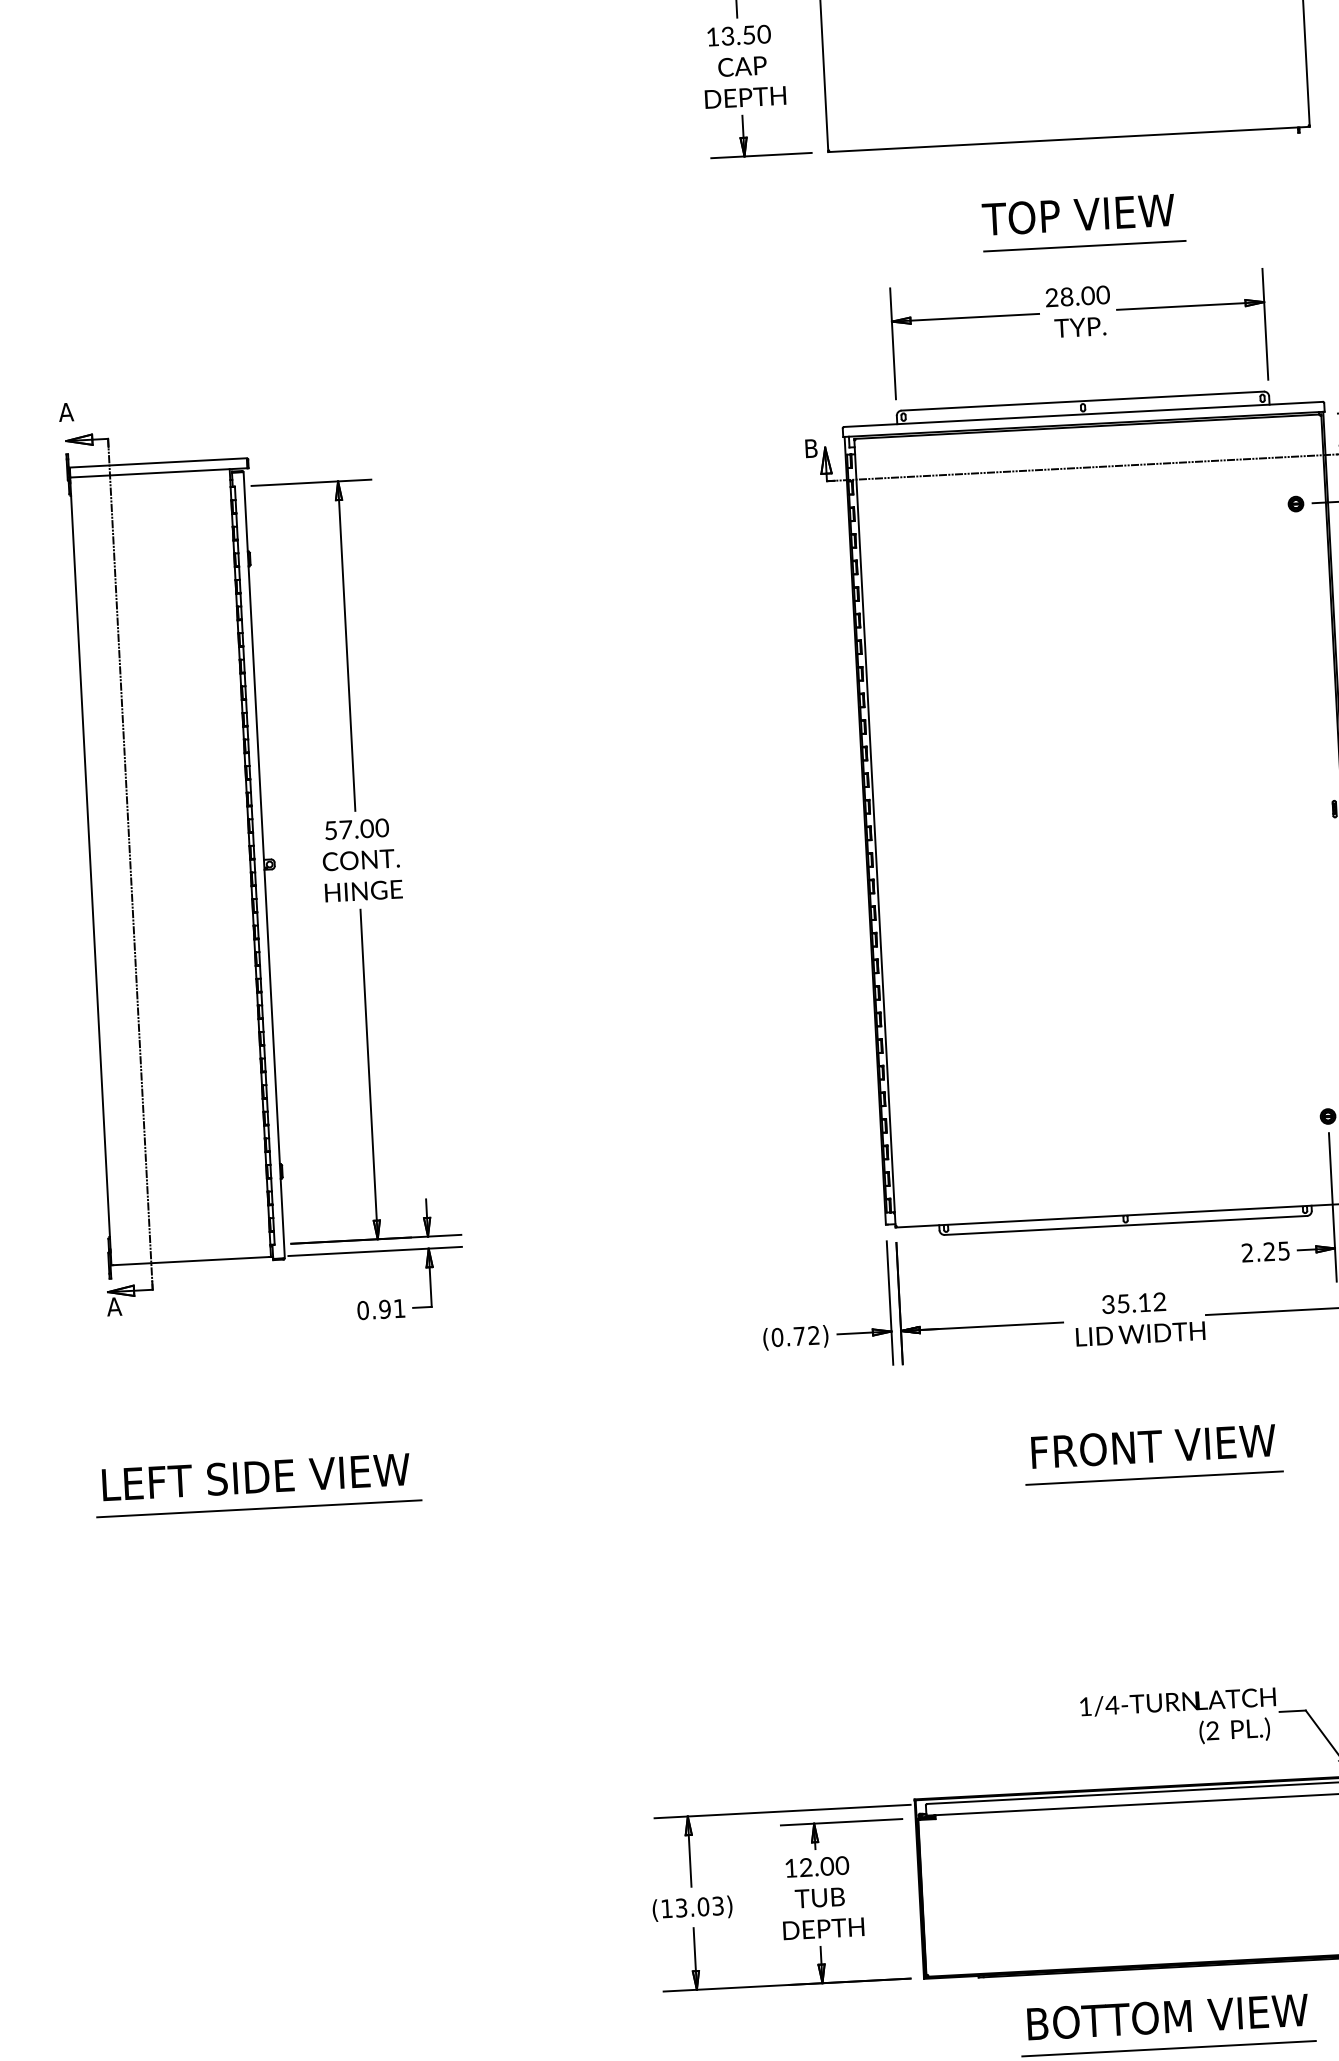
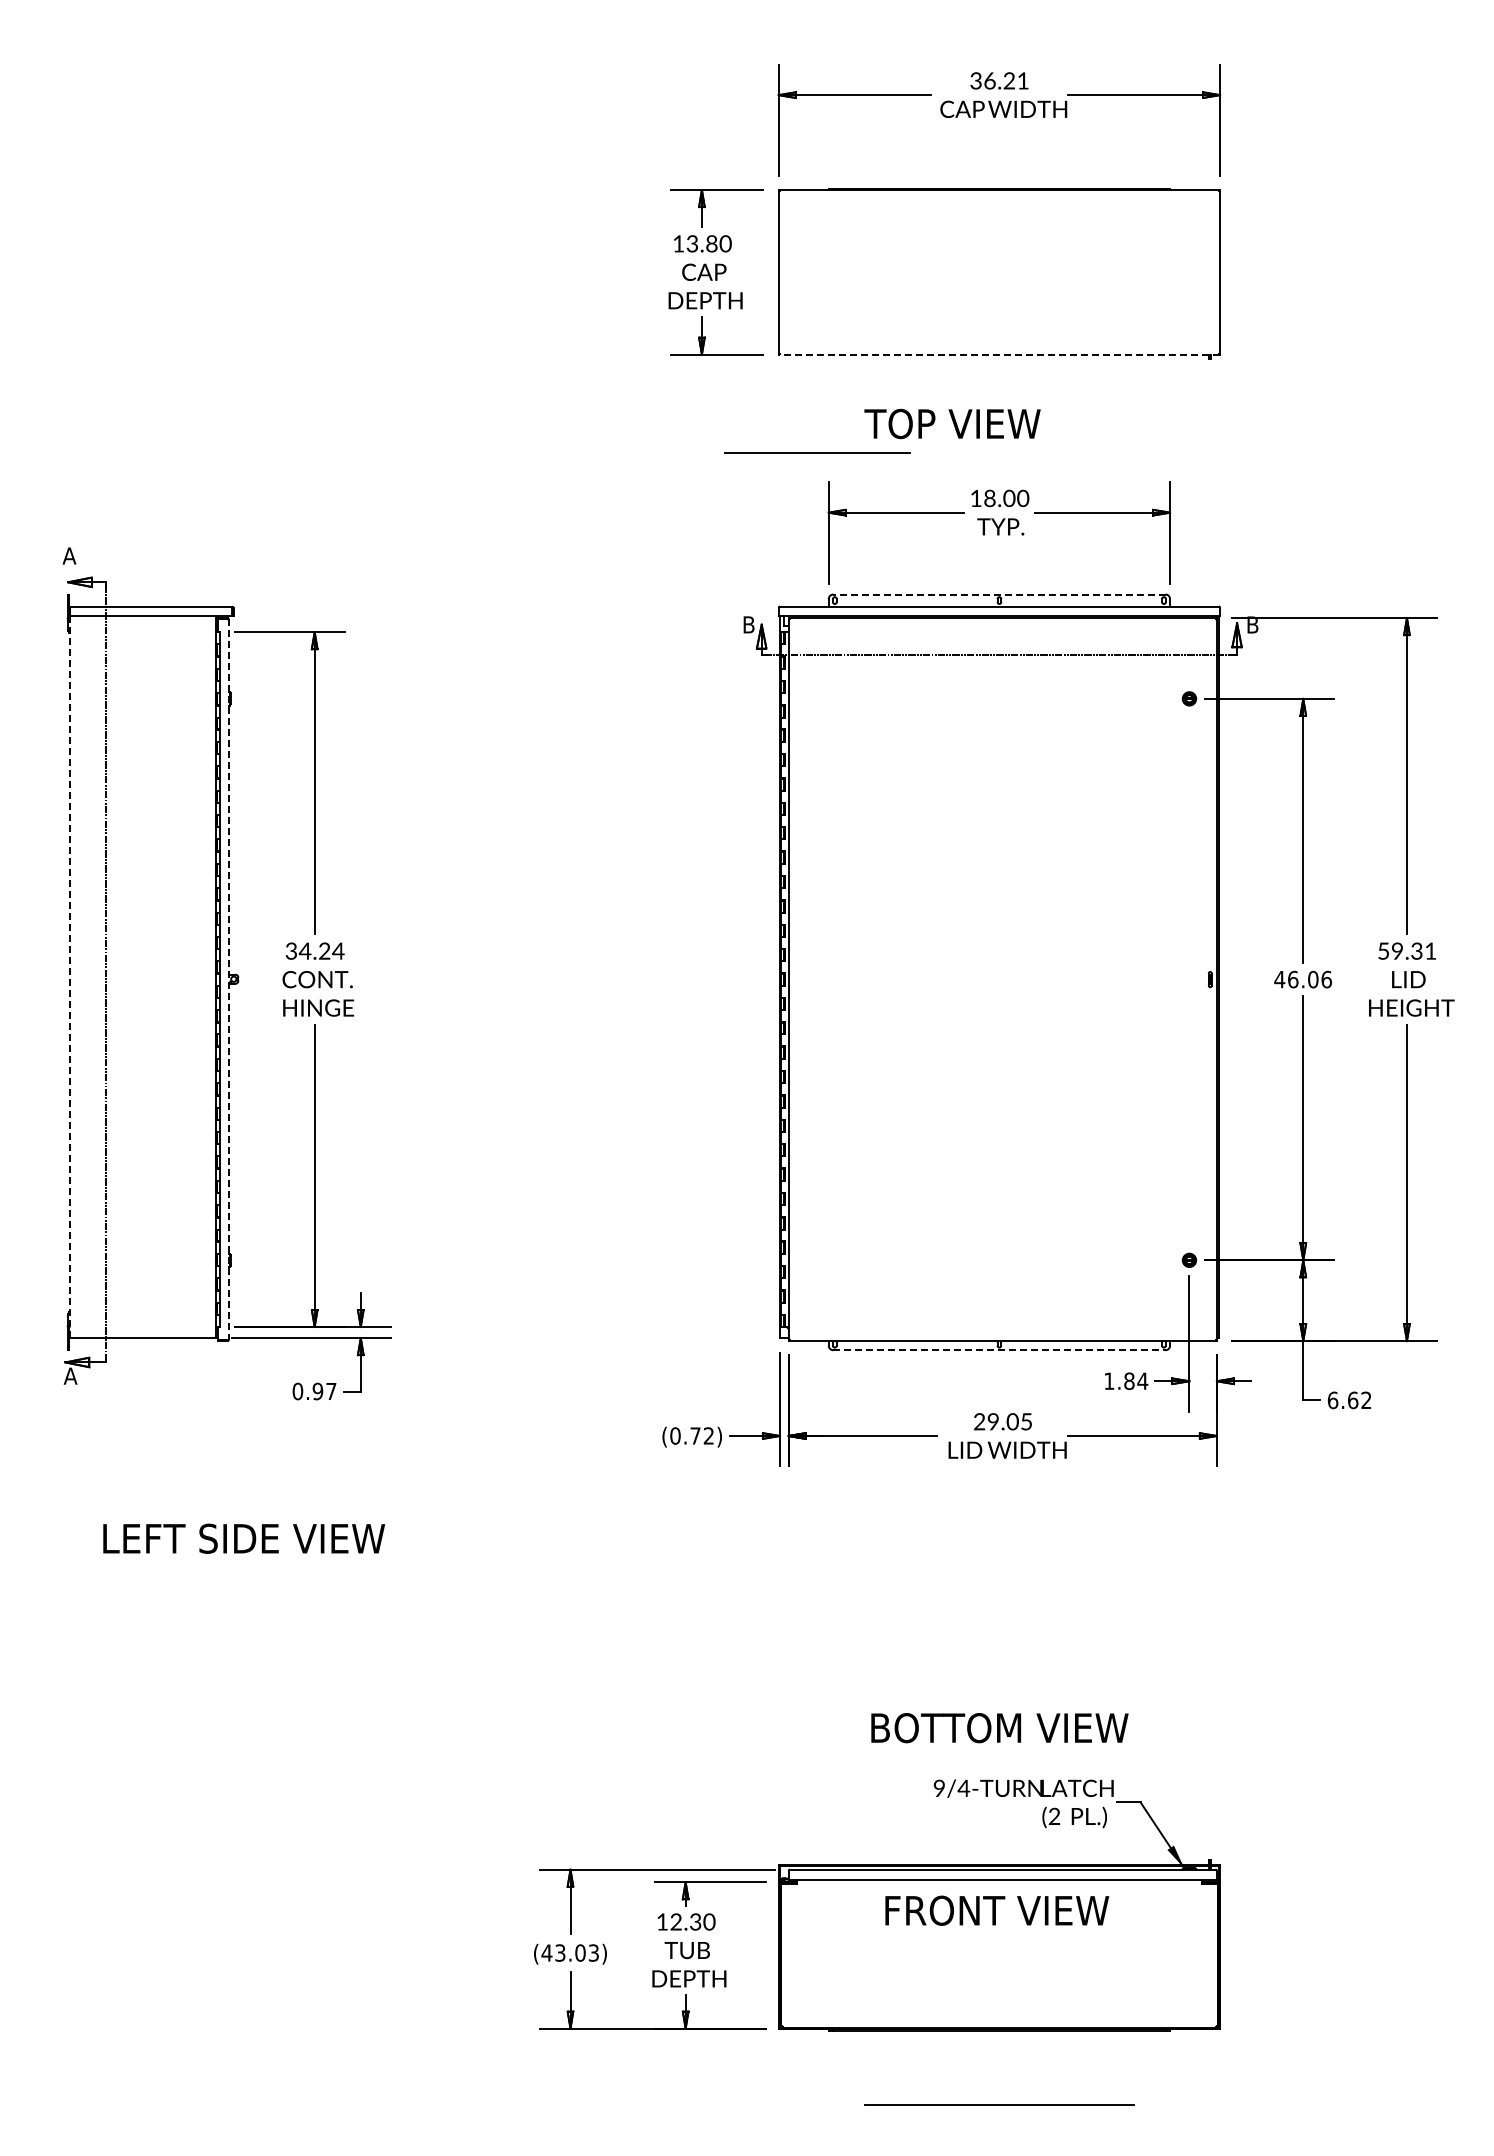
text: (748, 34) -> (711, 243), 13.50 -> 13.80
line: (1069, 139) -> (999, 354), solid -> dashed
text: (1078, 214) -> (952, 423), moved
line: (1084, 245) -> (817, 452), moved
text: (1051, 296) -> (975, 497), 28.00 -> 18.00
line: (1081, 401) -> (998, 594), solid -> dashed
text: (356, 828) -> (314, 950), 57.00 -> 34.24
line: (263, 866) -> (228, 980), solid -> dashed
line: (90, 870) -> (69, 976), solid -> dashed
line: (1126, 1225) -> (999, 1350), solid -> dashed
text: (1266, 1252) -> (1126, 1381), 2.25 -> 1.84
text: (1133, 1302) -> (1002, 1421), 35.12 -> 29.05
text: (399, 1308) -> (331, 1391), 0.91 -> 0.97
text: (1154, 1446) -> (997, 1910), moved
text: (256, 1476) -> (244, 1538), moved
line: (1154, 1477) -> (1013, 1582), removed
line: (259, 1508) -> (193, 1567), removed
text: (1084, 1705) -> (938, 1787), 1/4-TURN -> 9/4-TURN
text: (827, 1865) -> (695, 1921), 12.00 -> 12.30
text: (666, 1908) -> (546, 1952), (13.03) -> (43.03)
text: (1167, 2017) -> (999, 1728), moved

